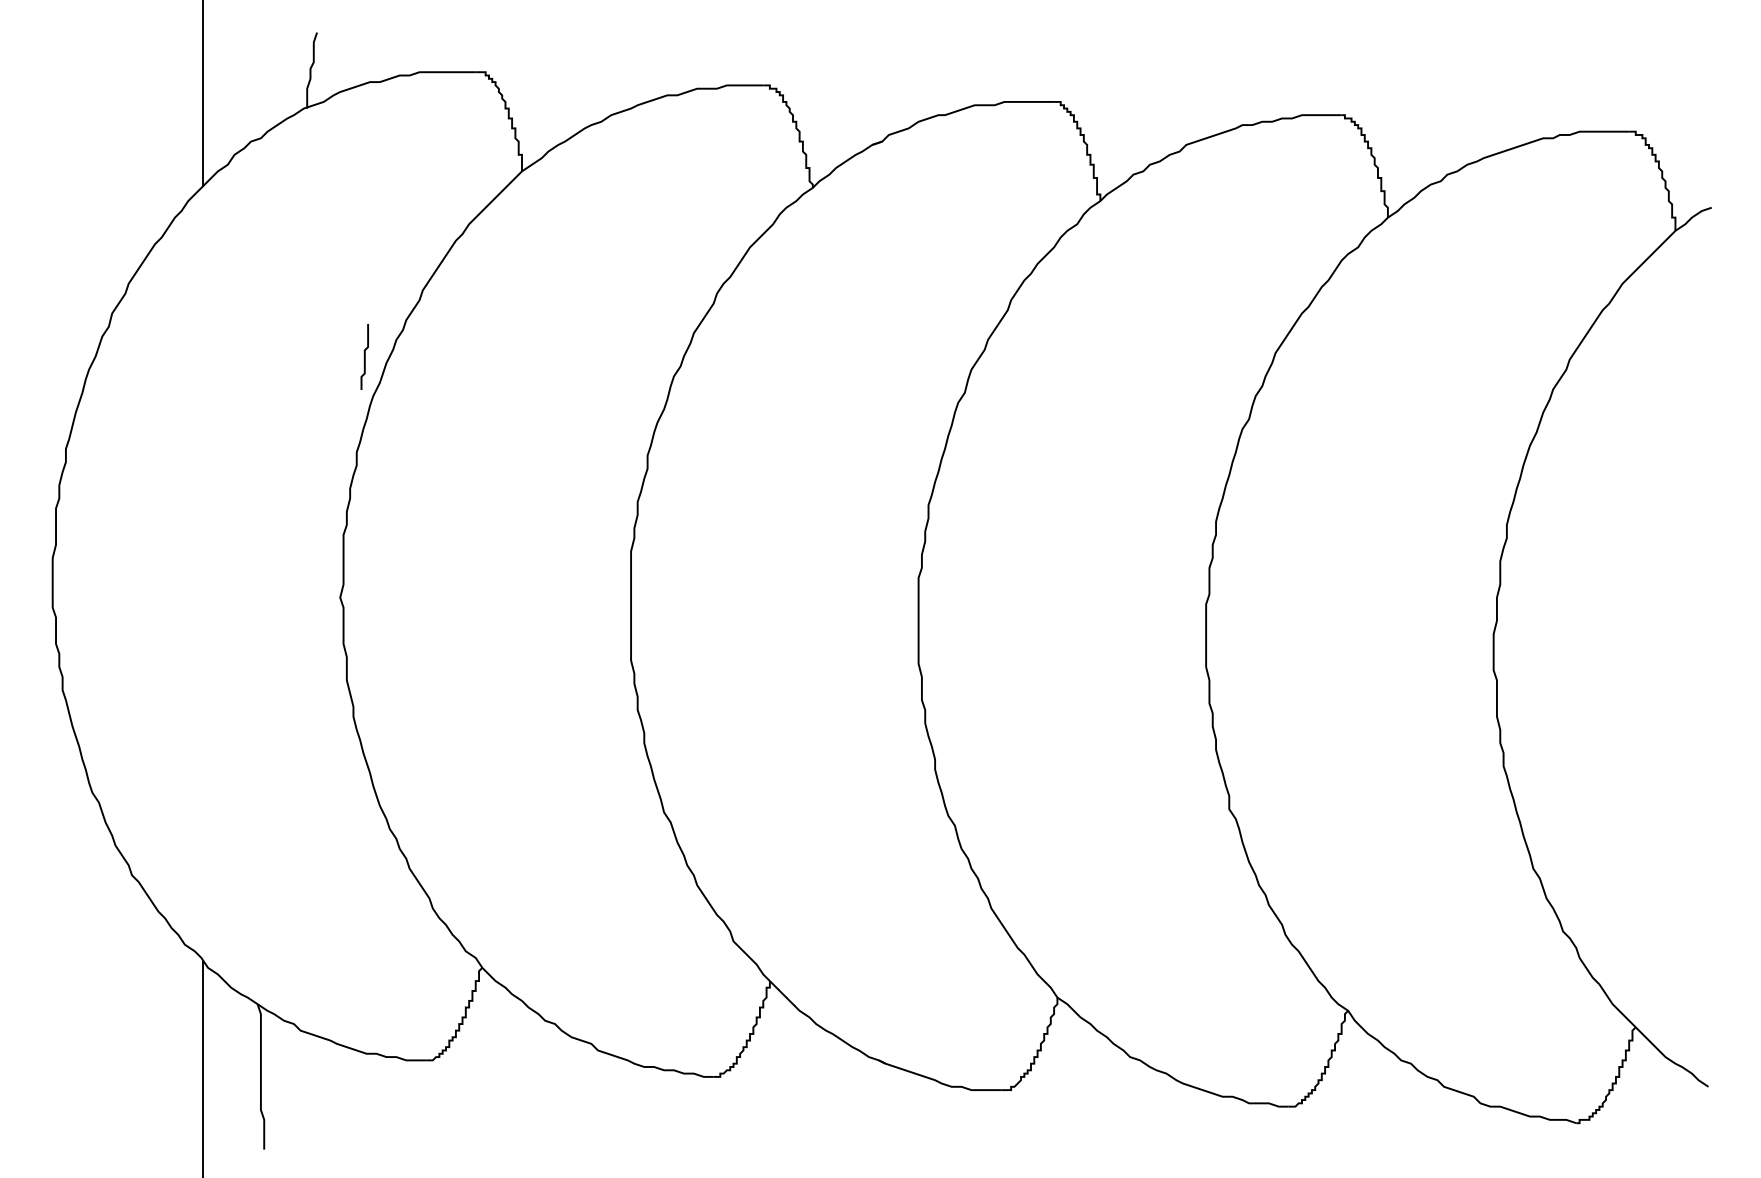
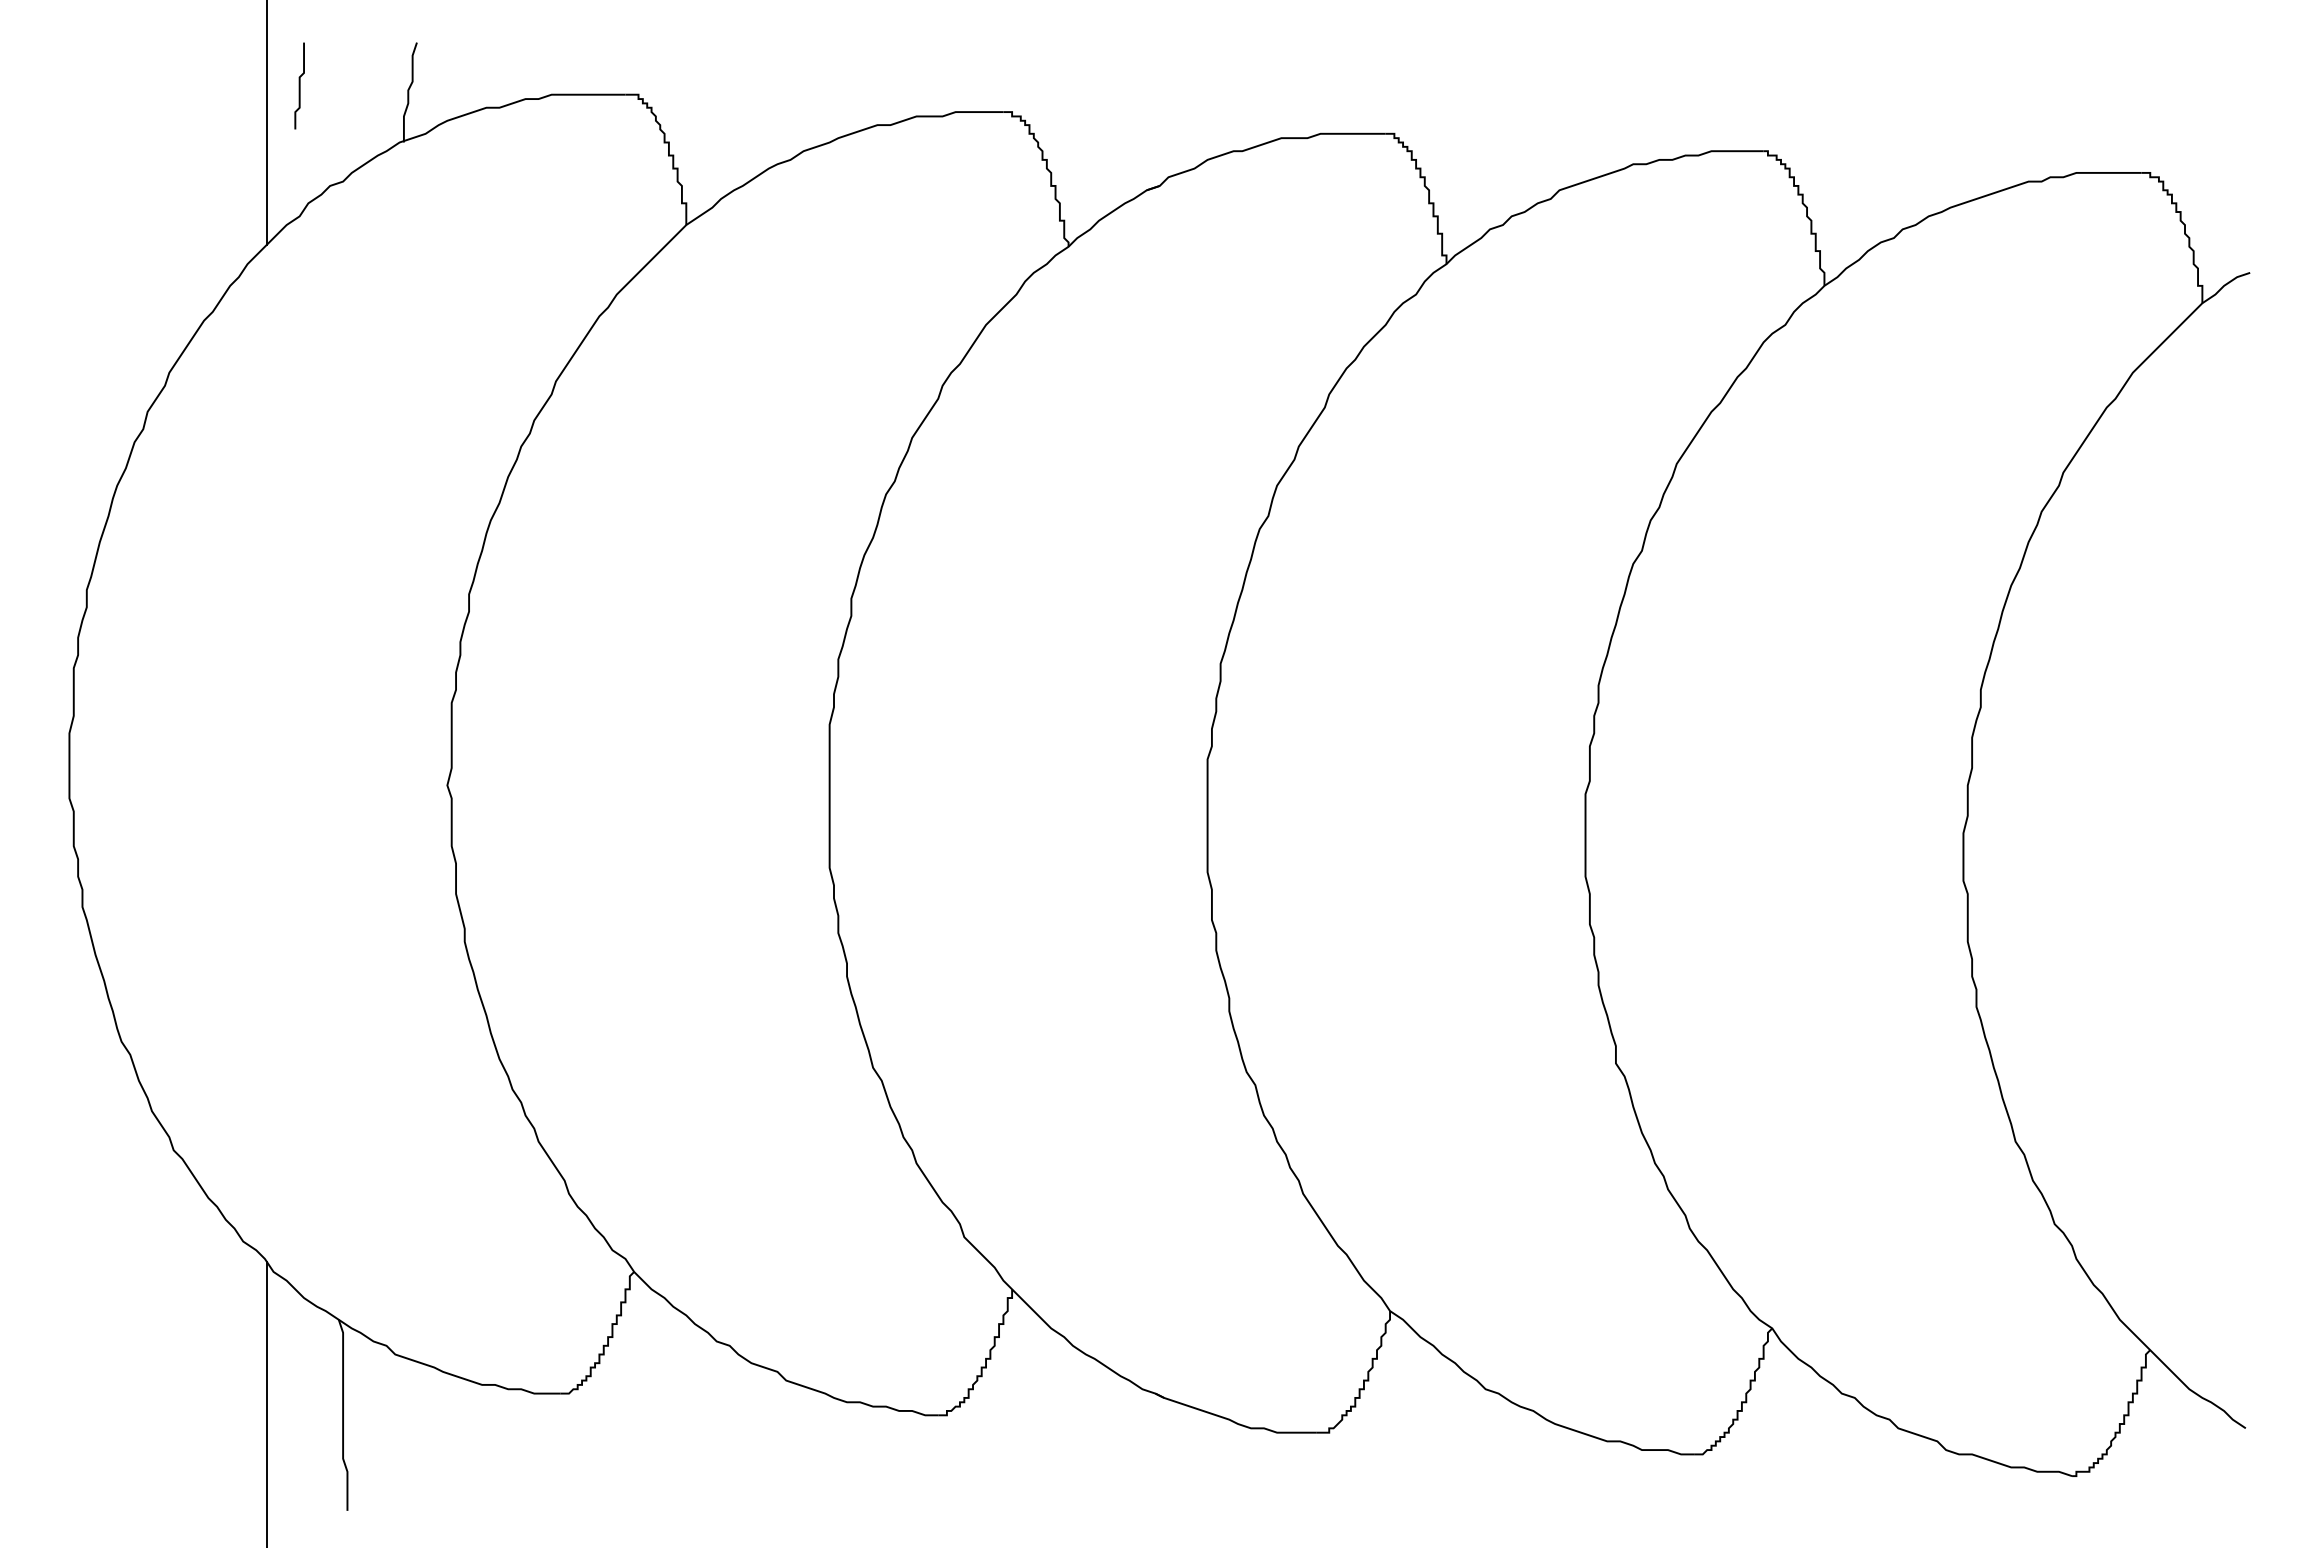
curve: (364, 356) -> (299, 85), moved

